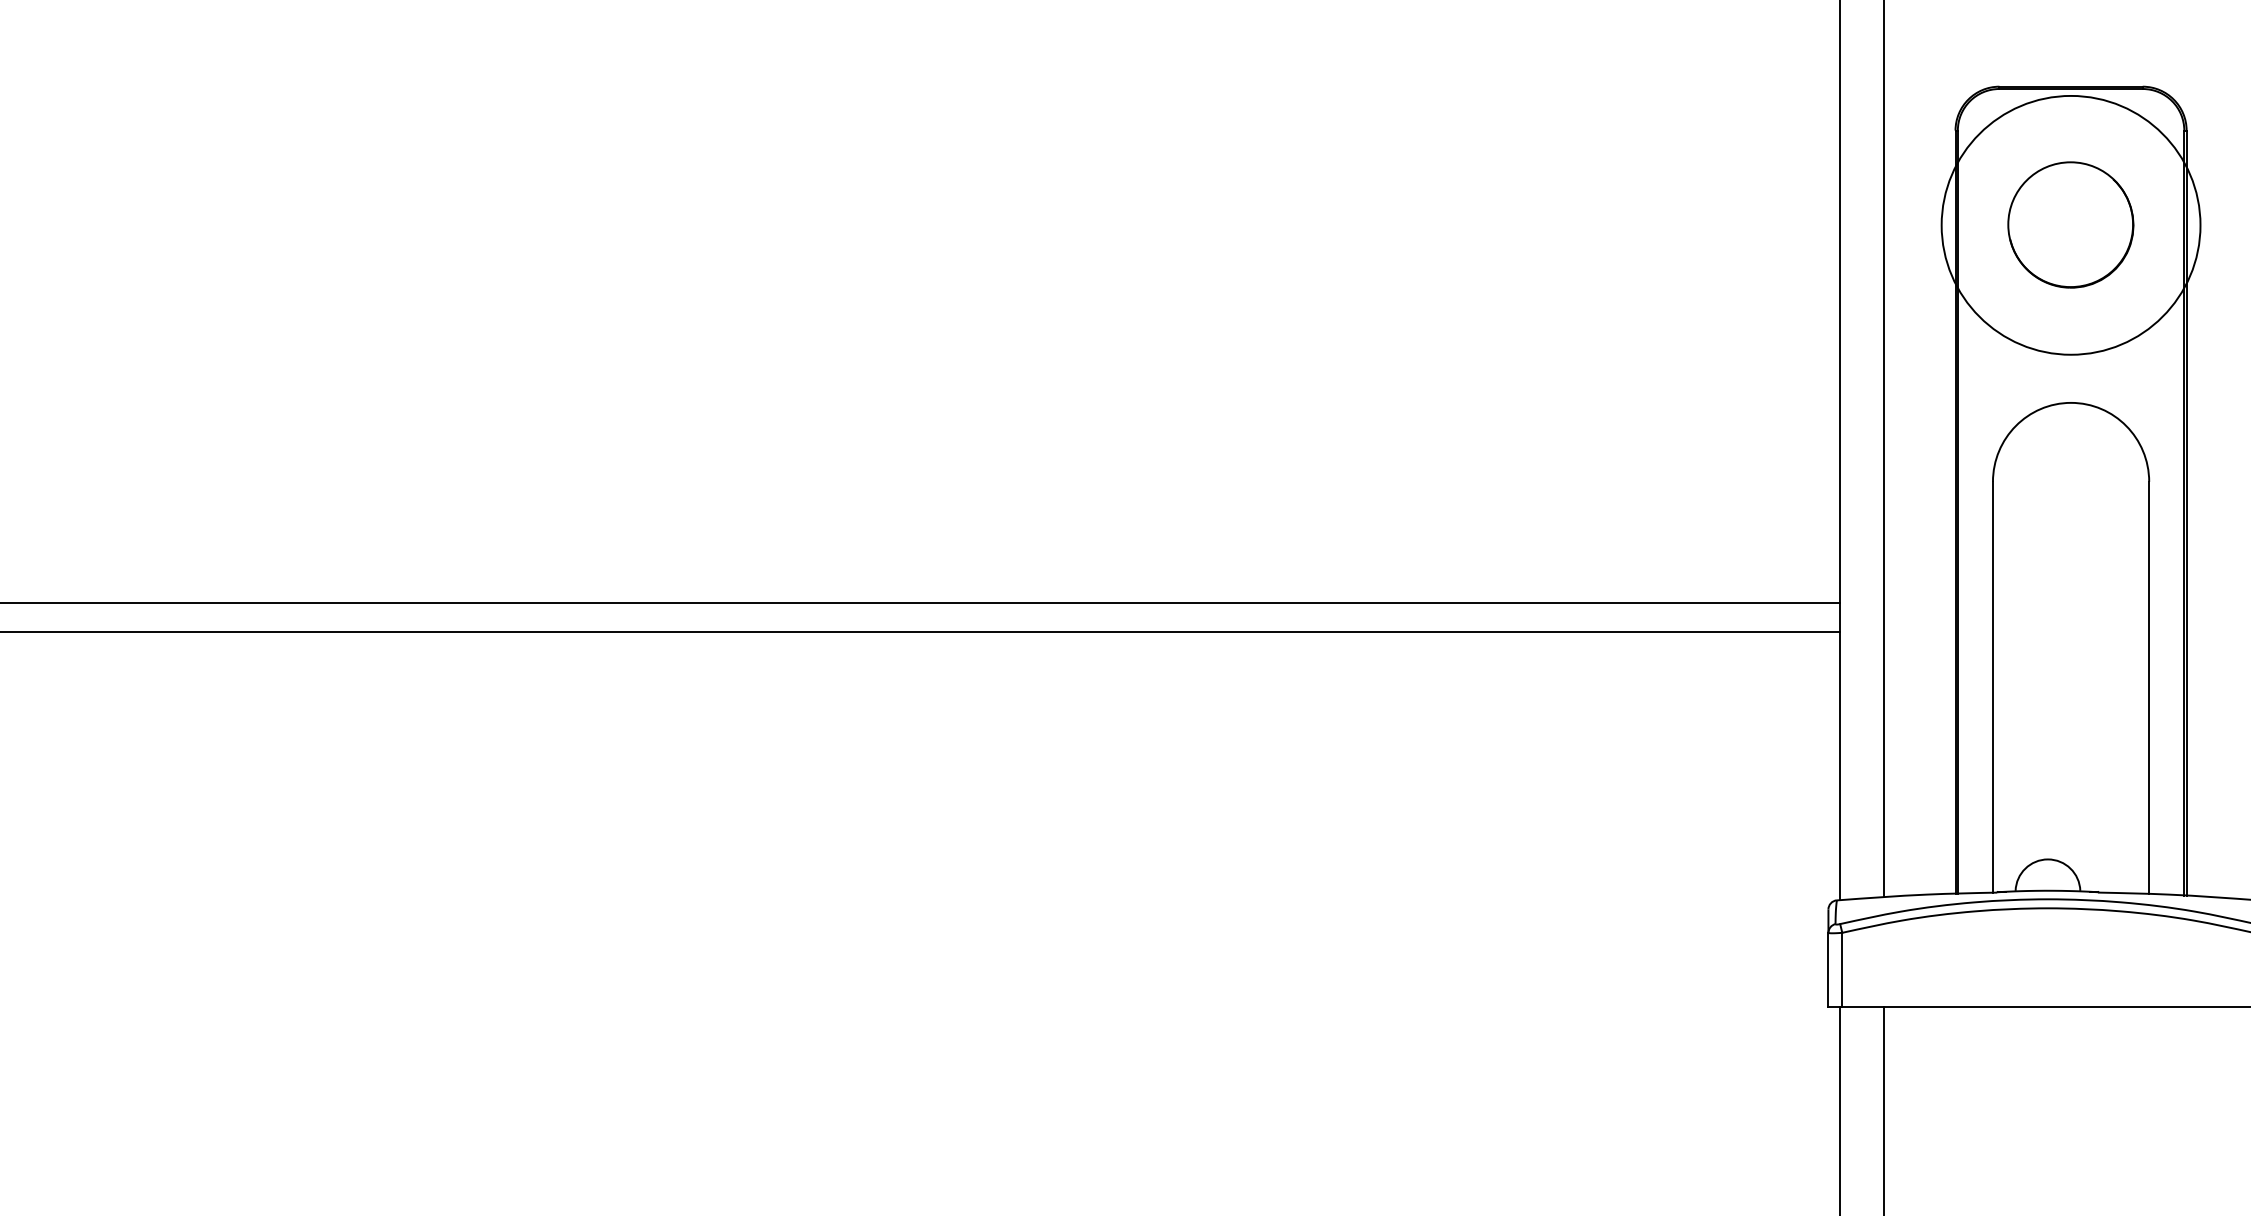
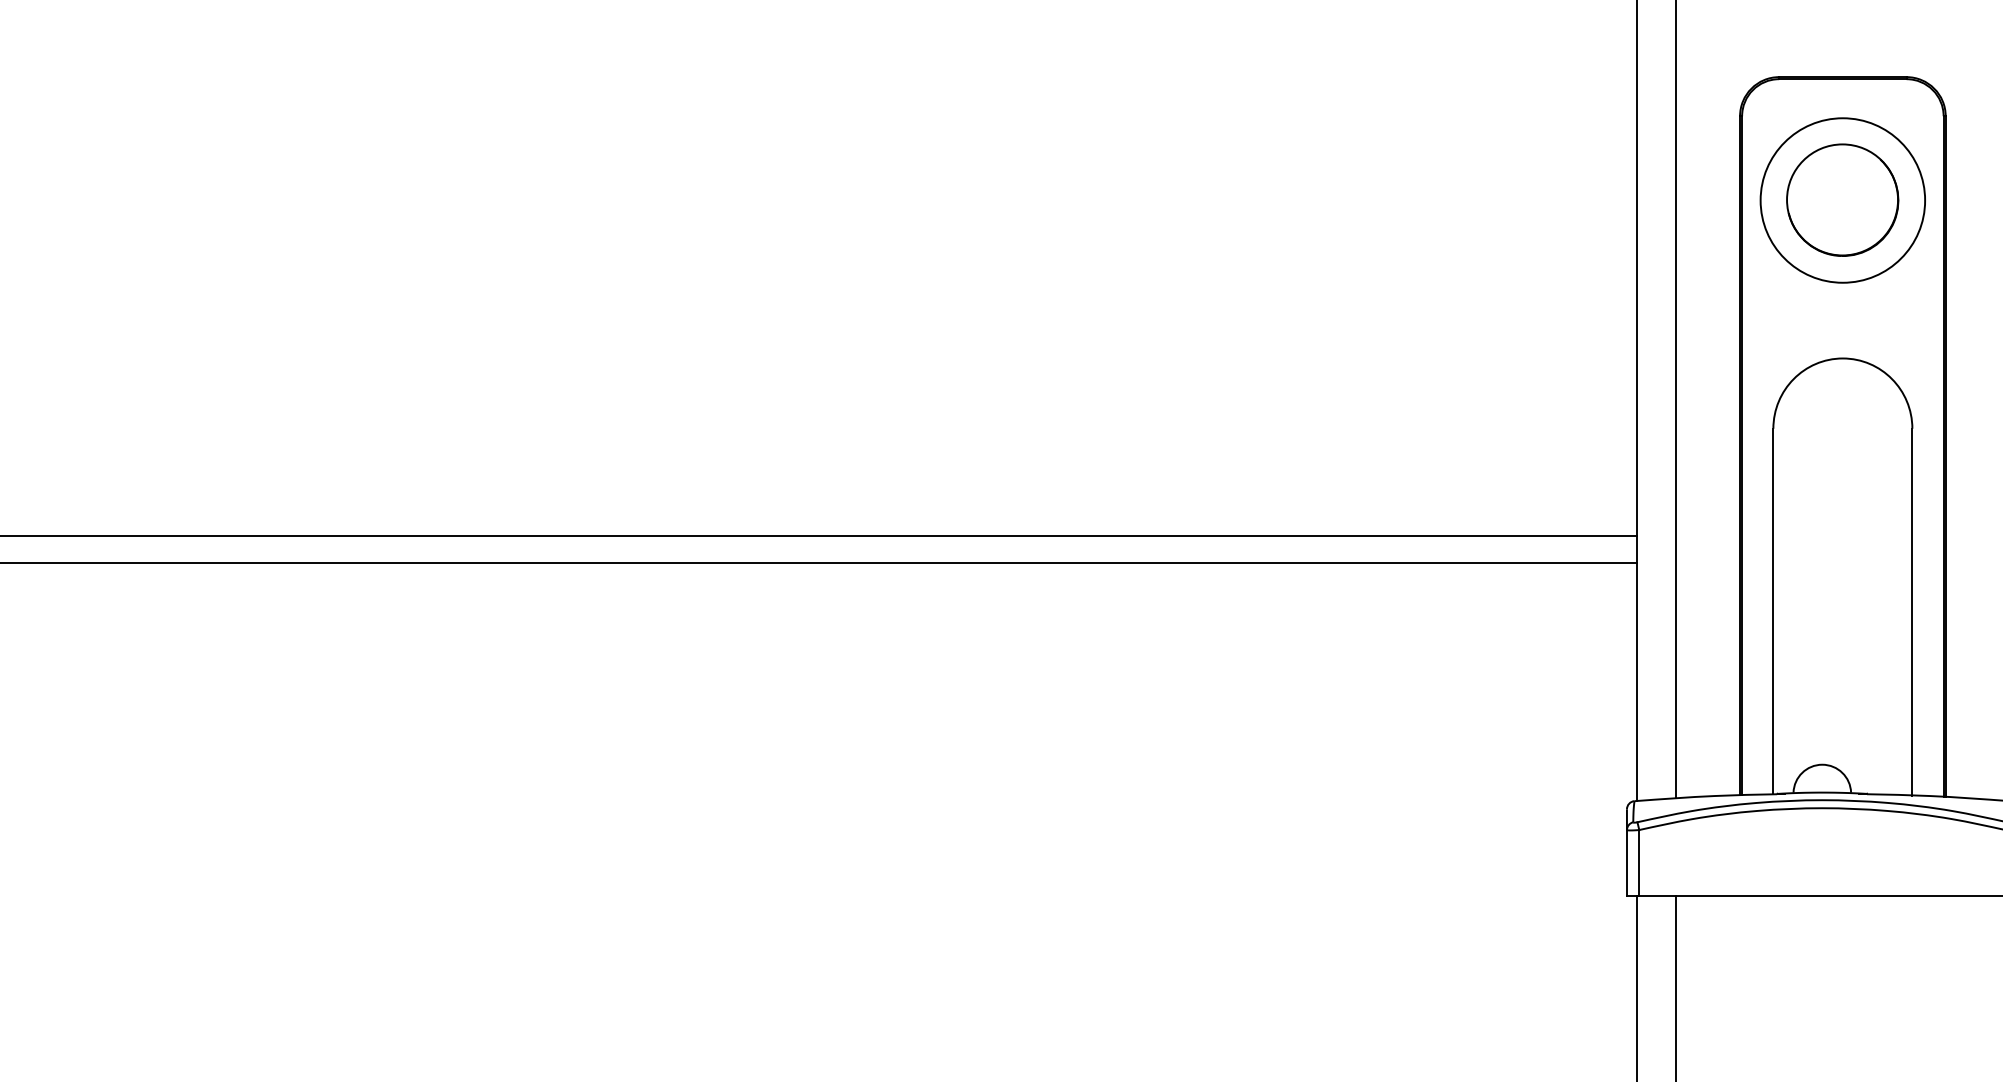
circle: (2070, 224) -> (1842, 199), size x0.71

